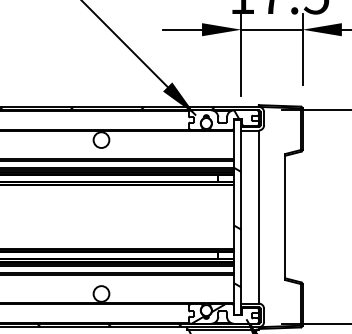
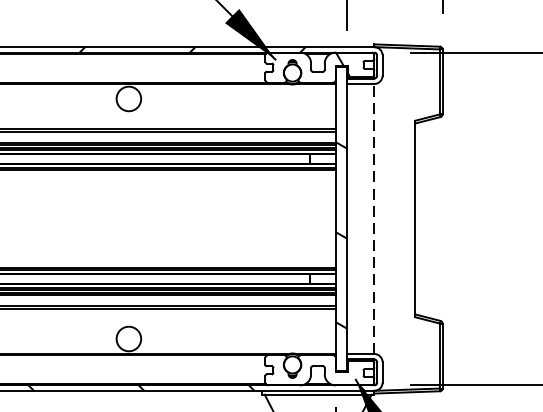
line: (258, 217) -> (373, 219), solid -> dashed
hatch: (208, 313) -> (295, 369), removed

